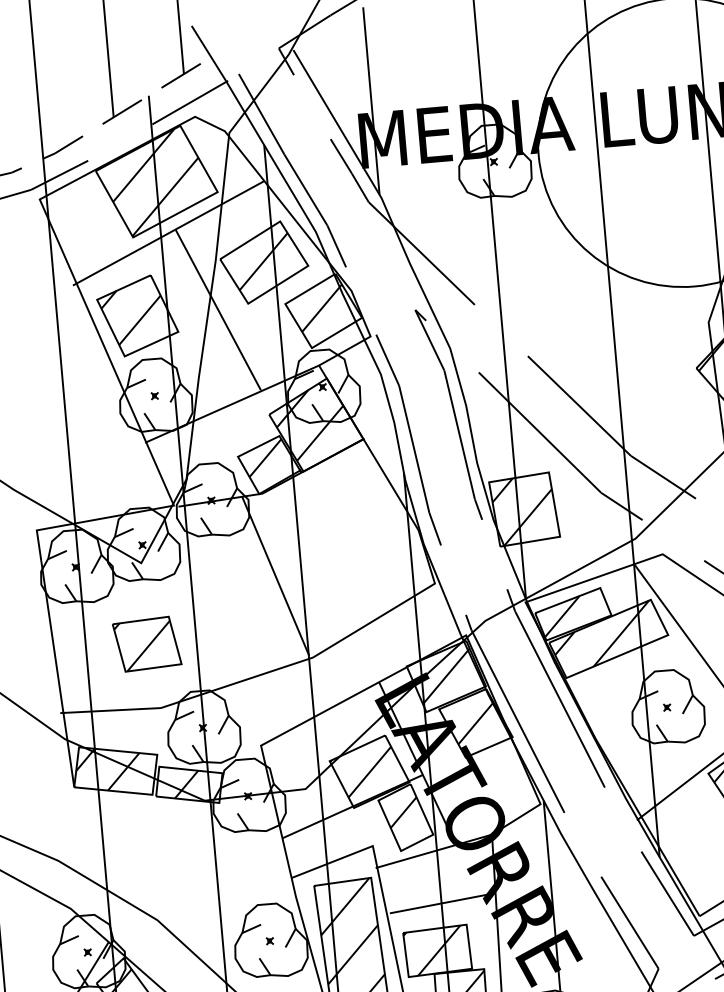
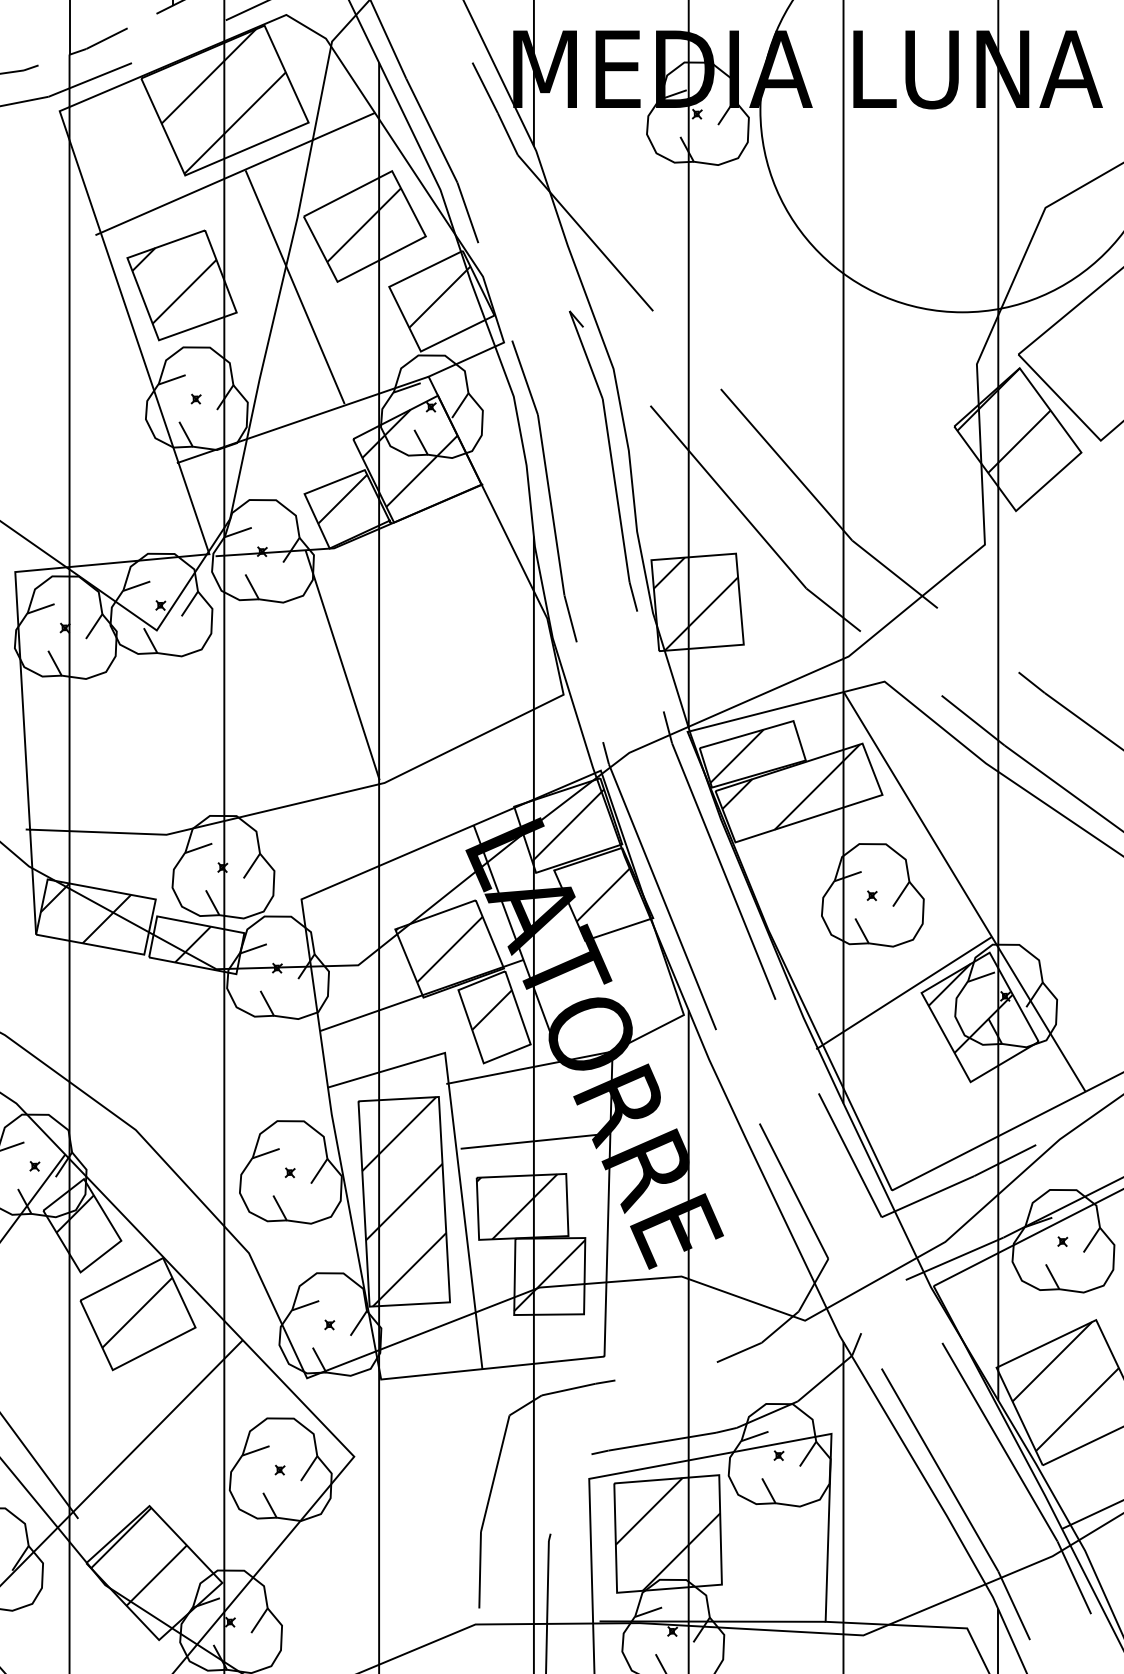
part: (146, 643) -> (154, 743), removed

